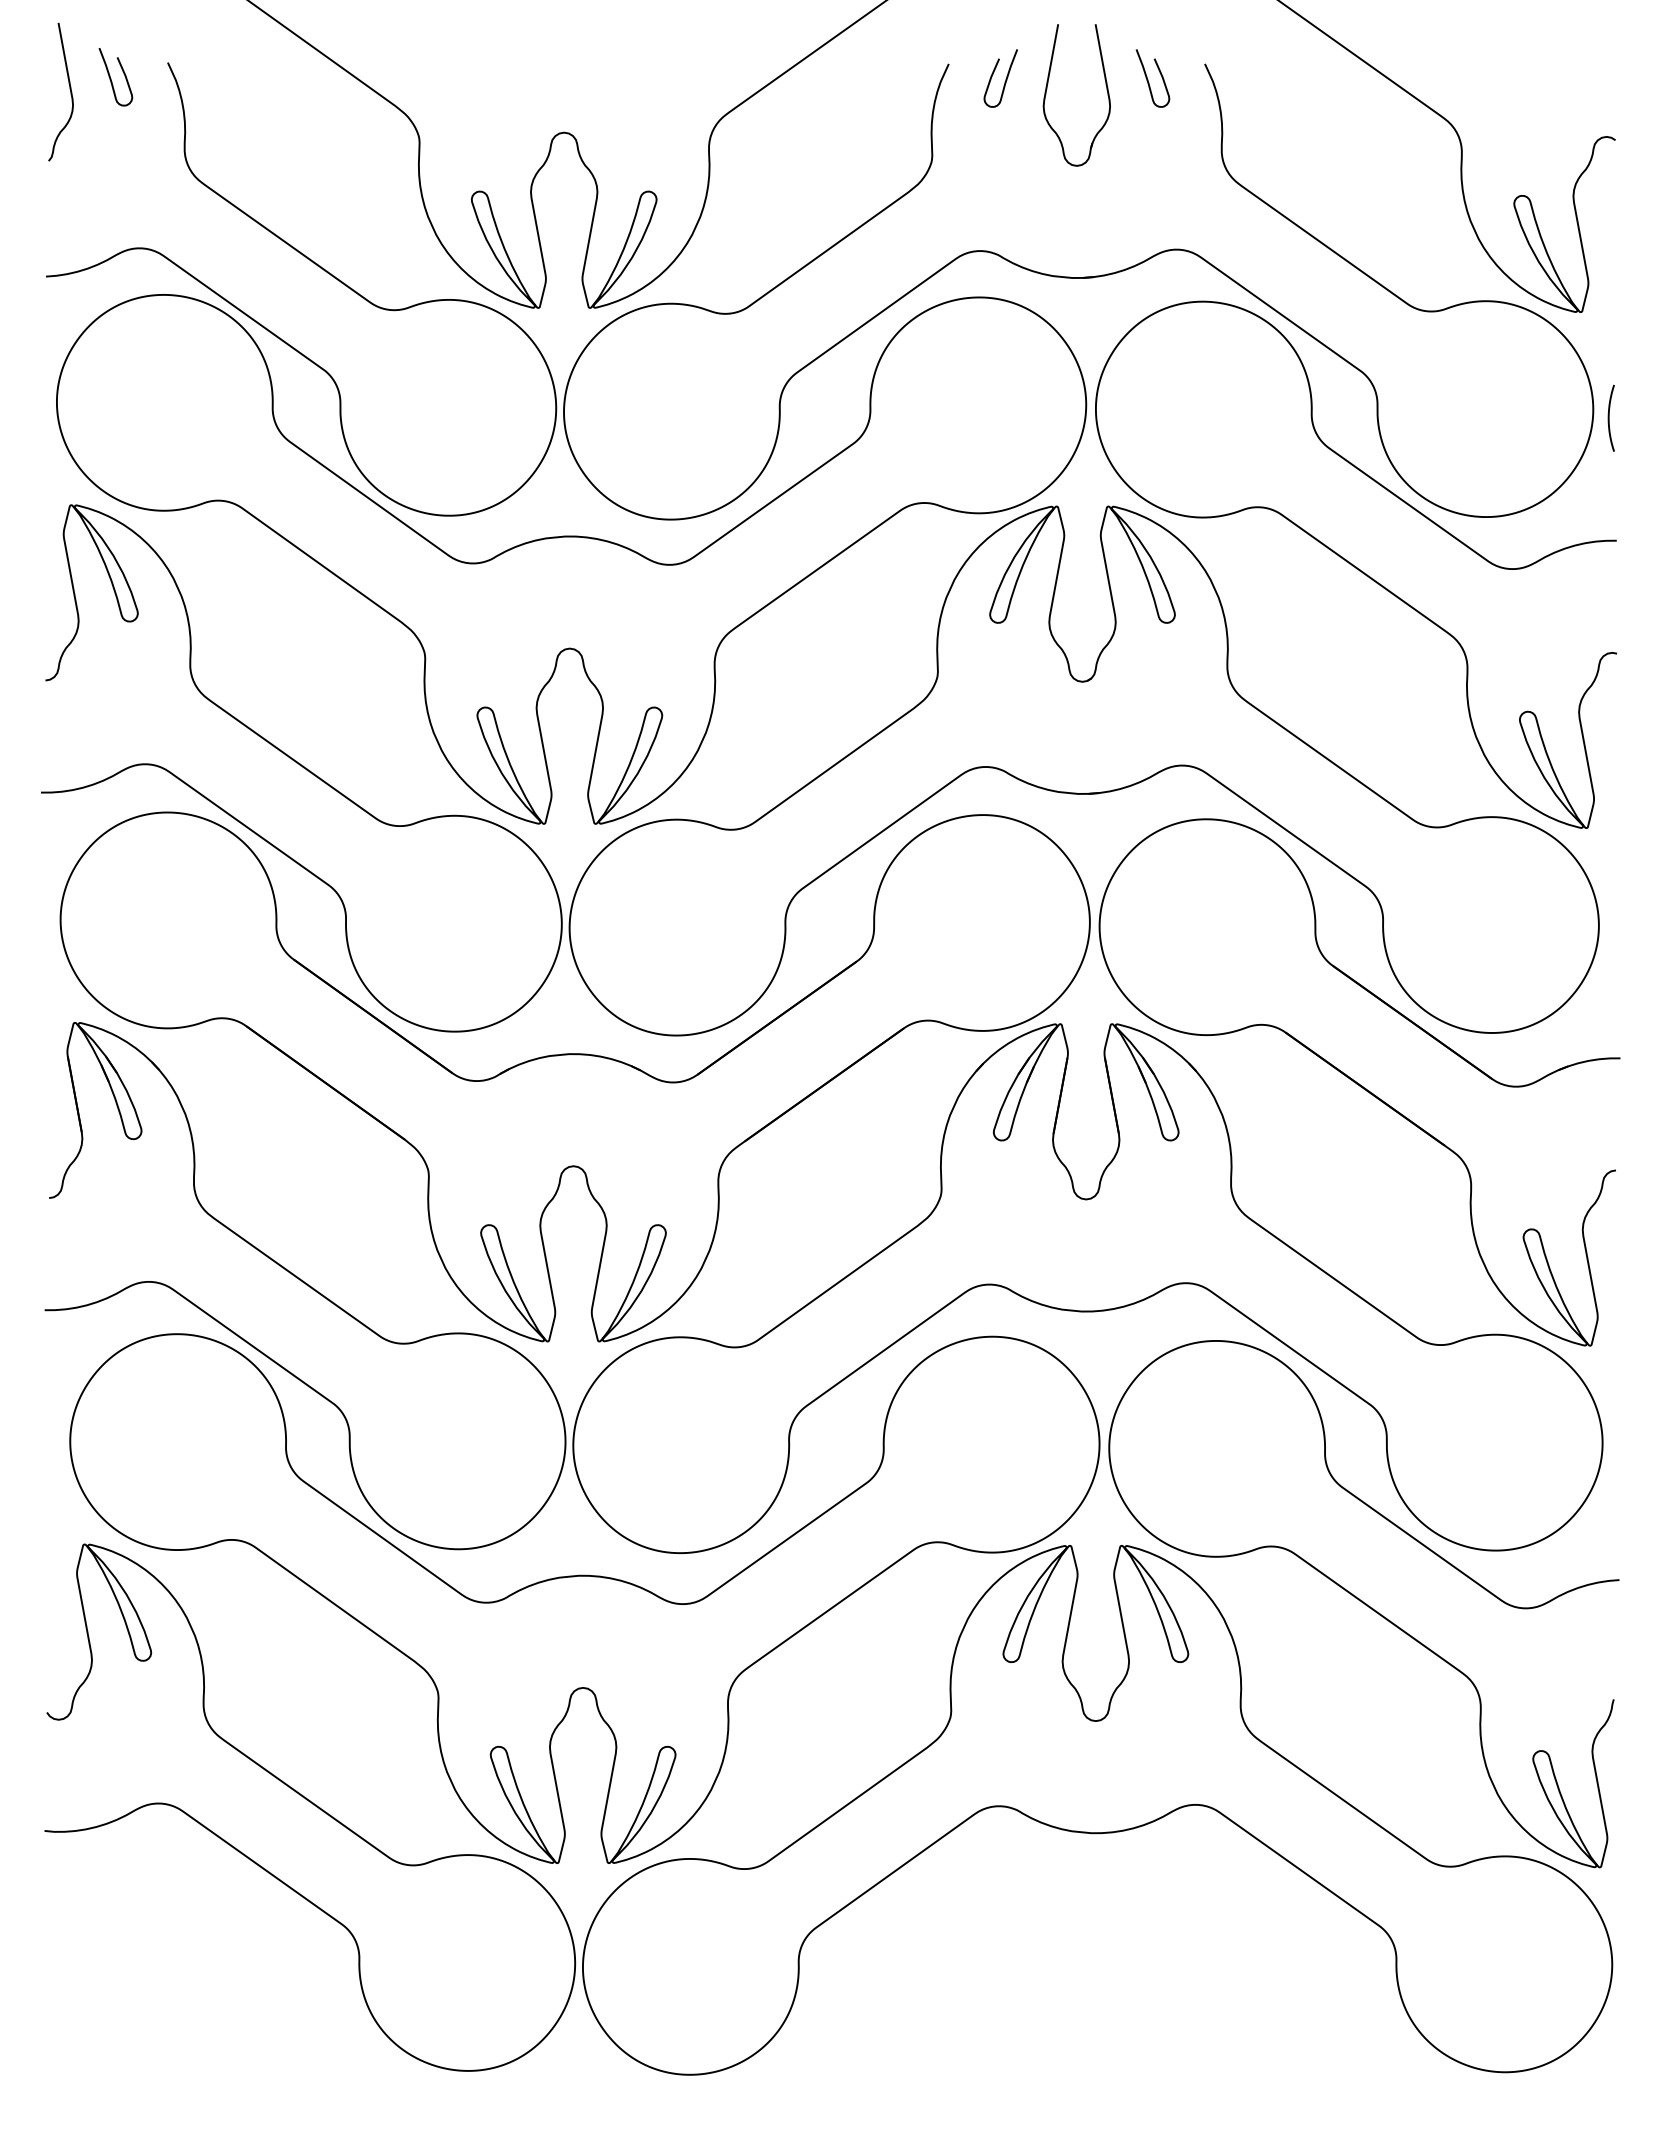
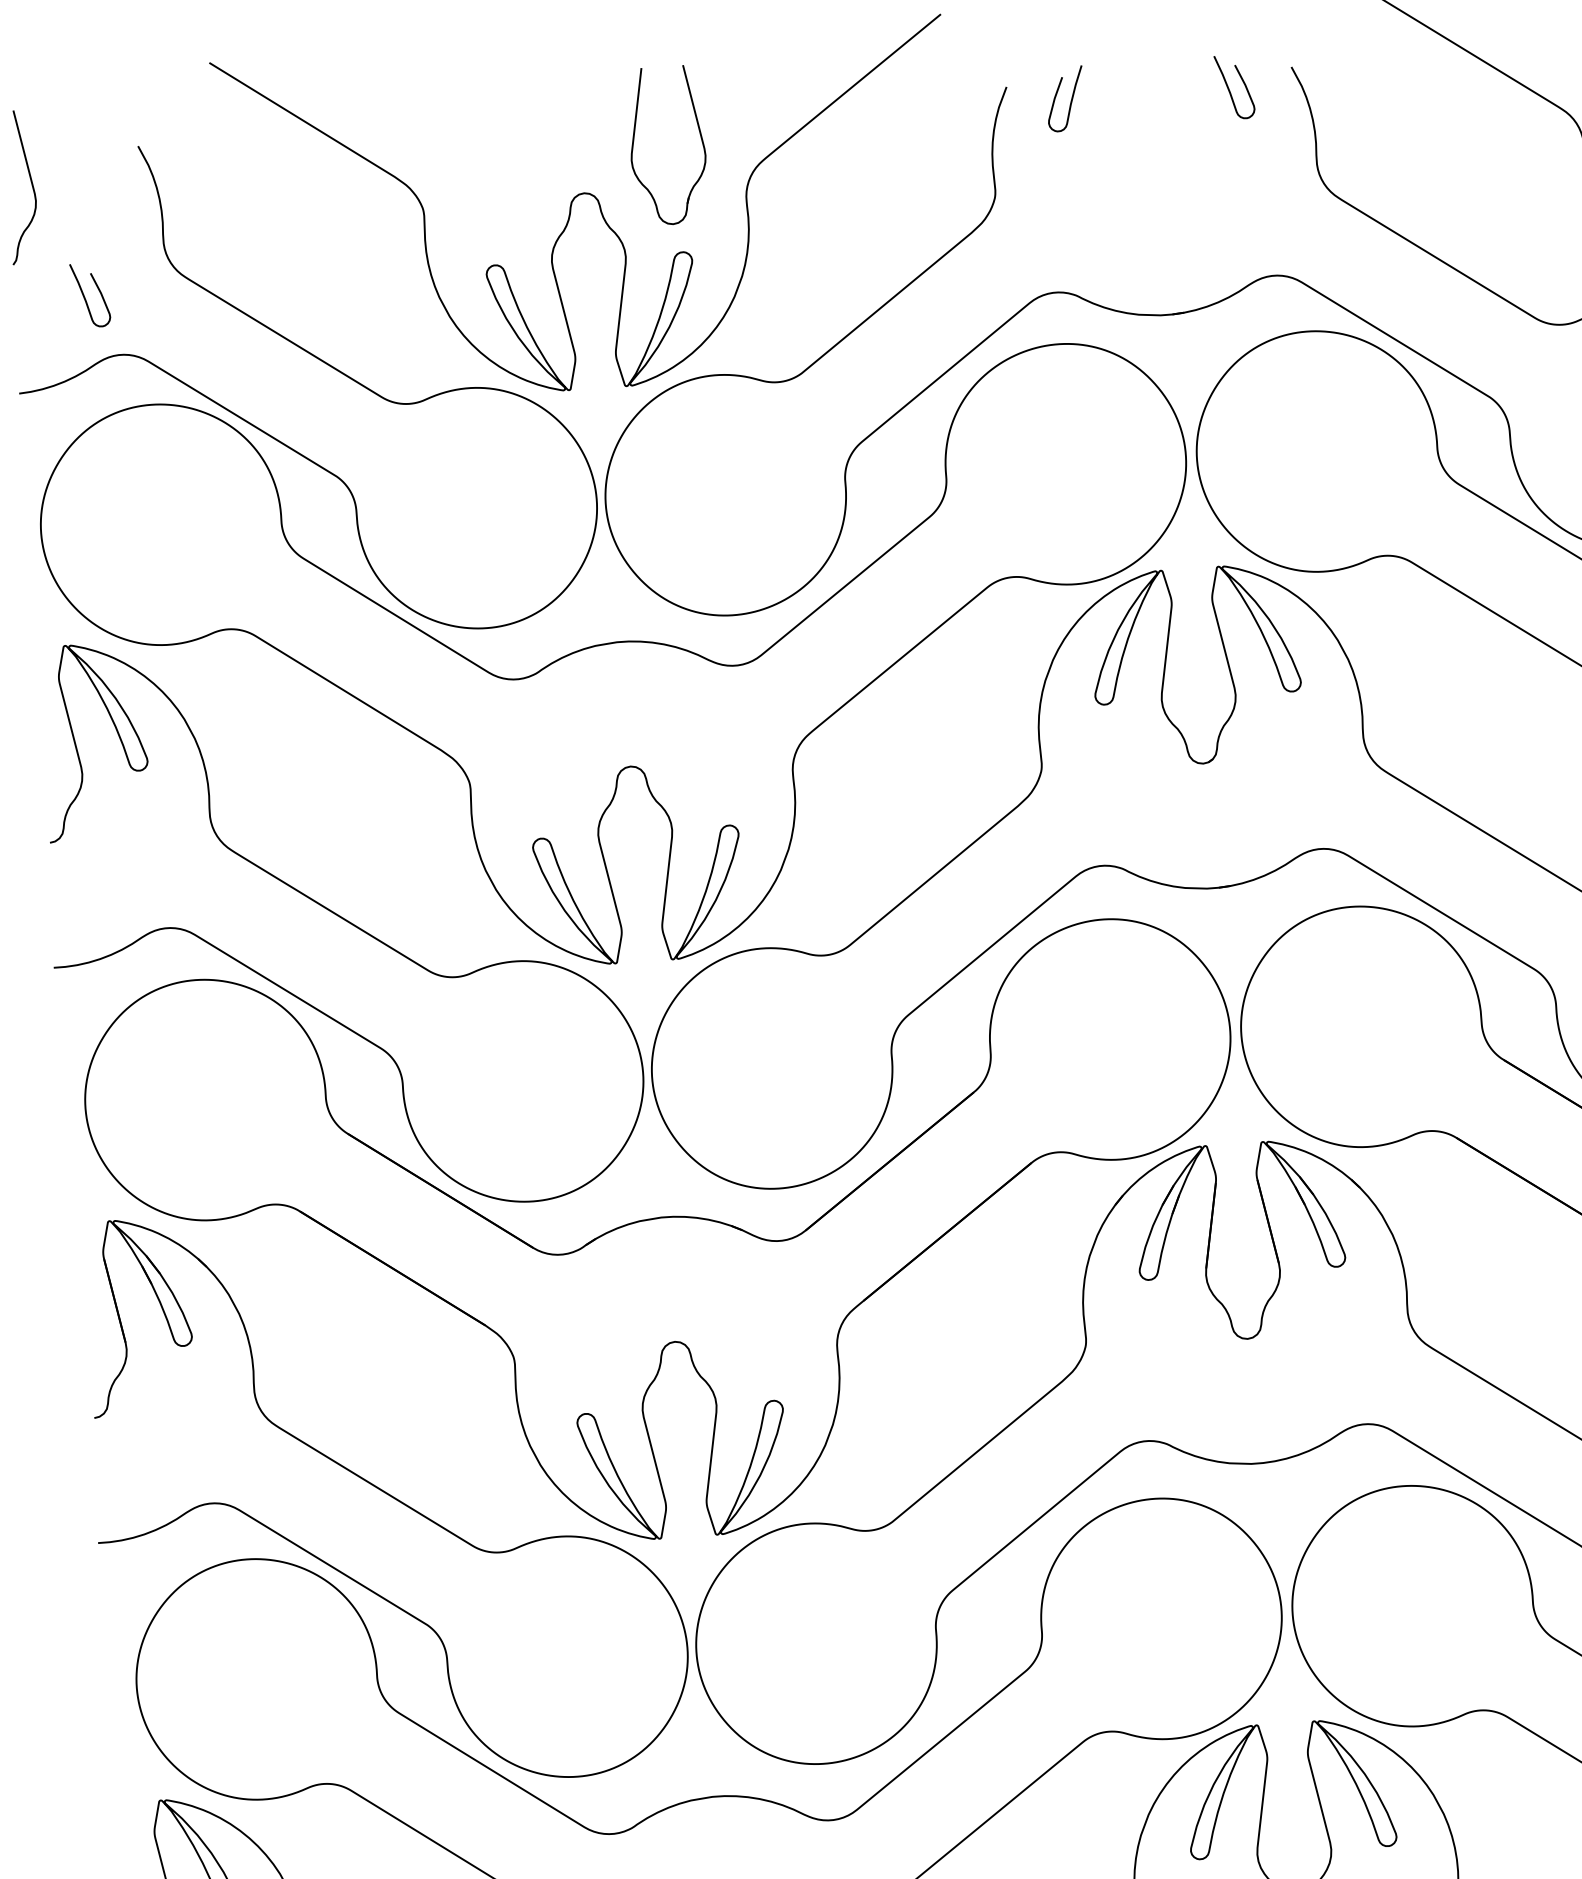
curve: (111, 78) -> (85, 297), moved
part: (1047, 89) -> (634, 141), moved

